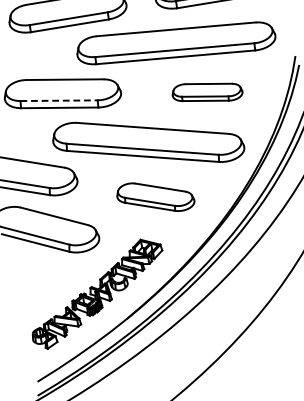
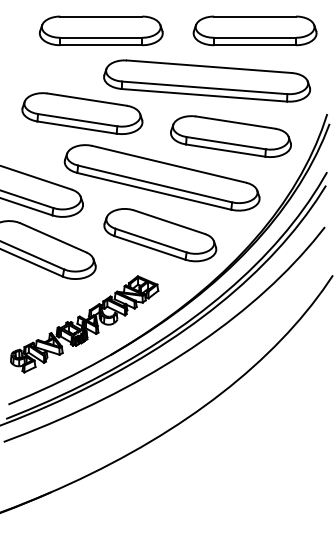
part: (206, 92) -> (230, 136), size x1.67
line: (59, 100) -> (78, 120), dashed -> solid
part: (155, 197) -> (160, 235), size x1.43

